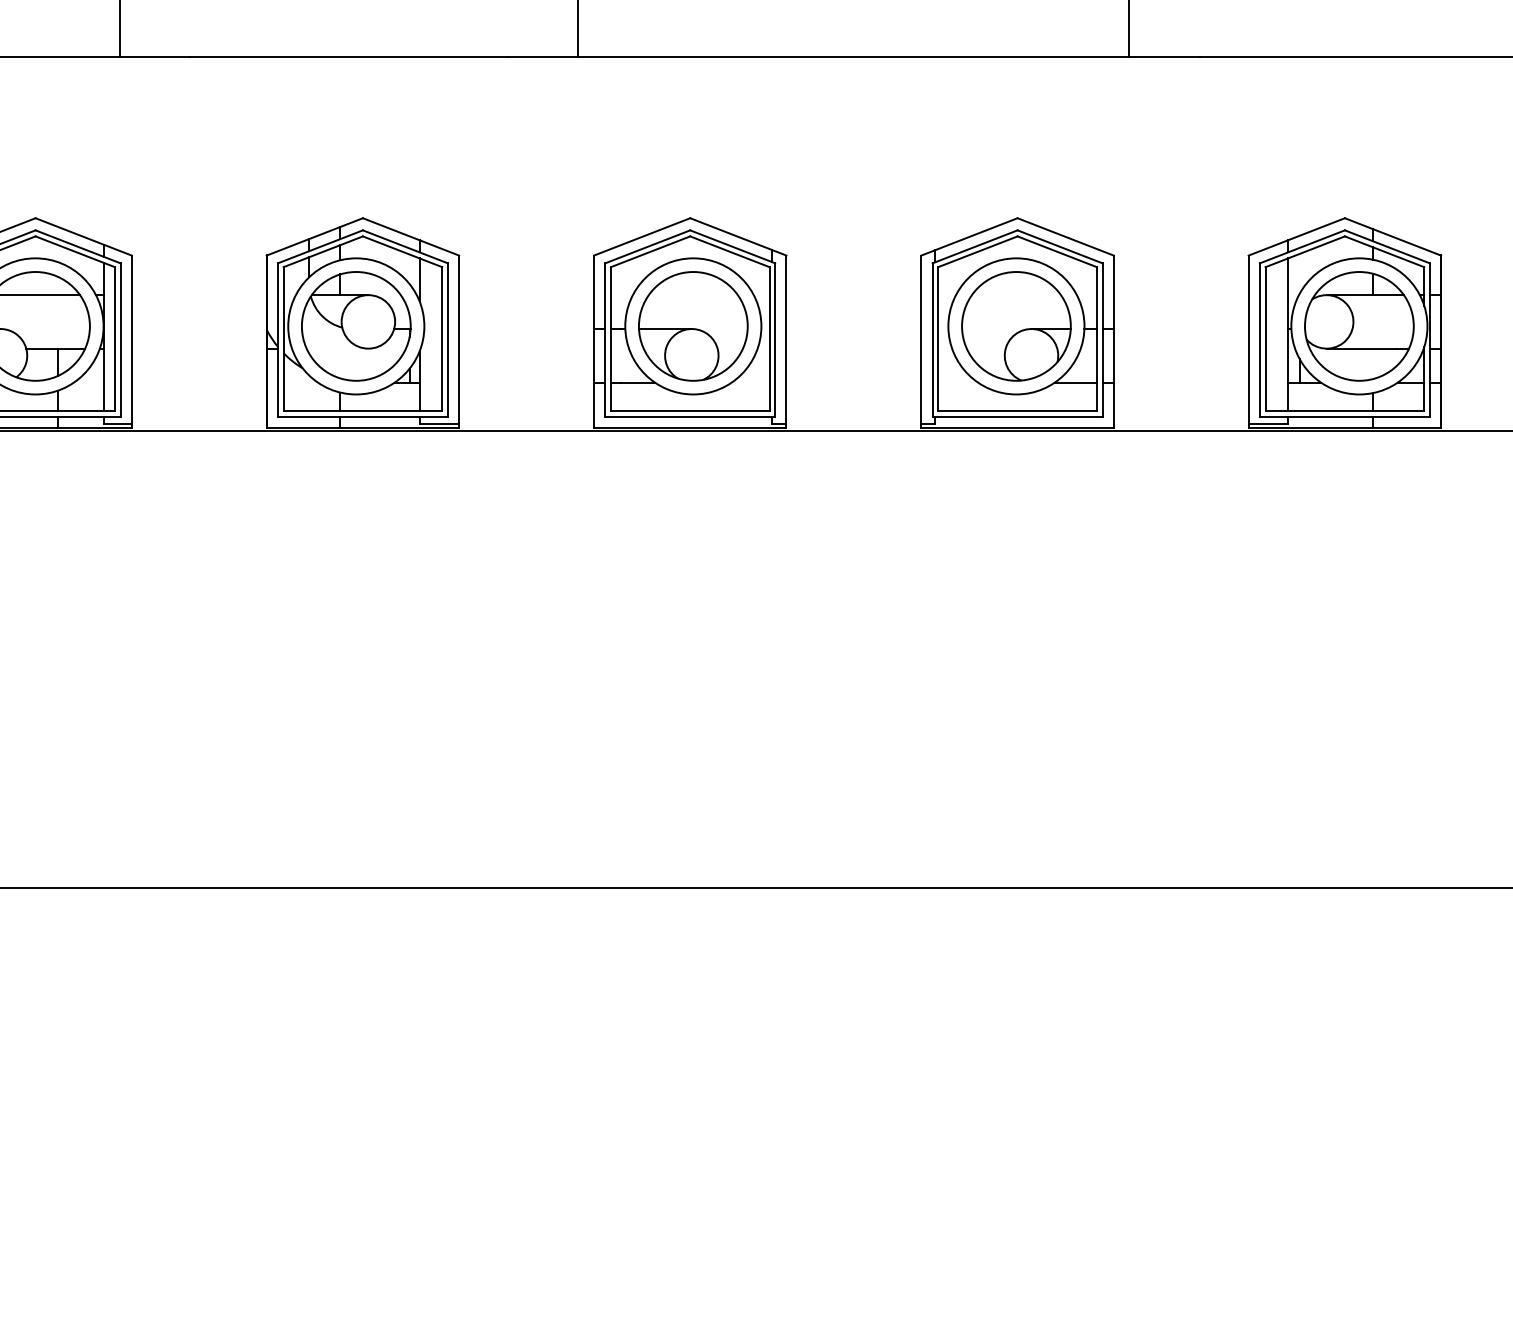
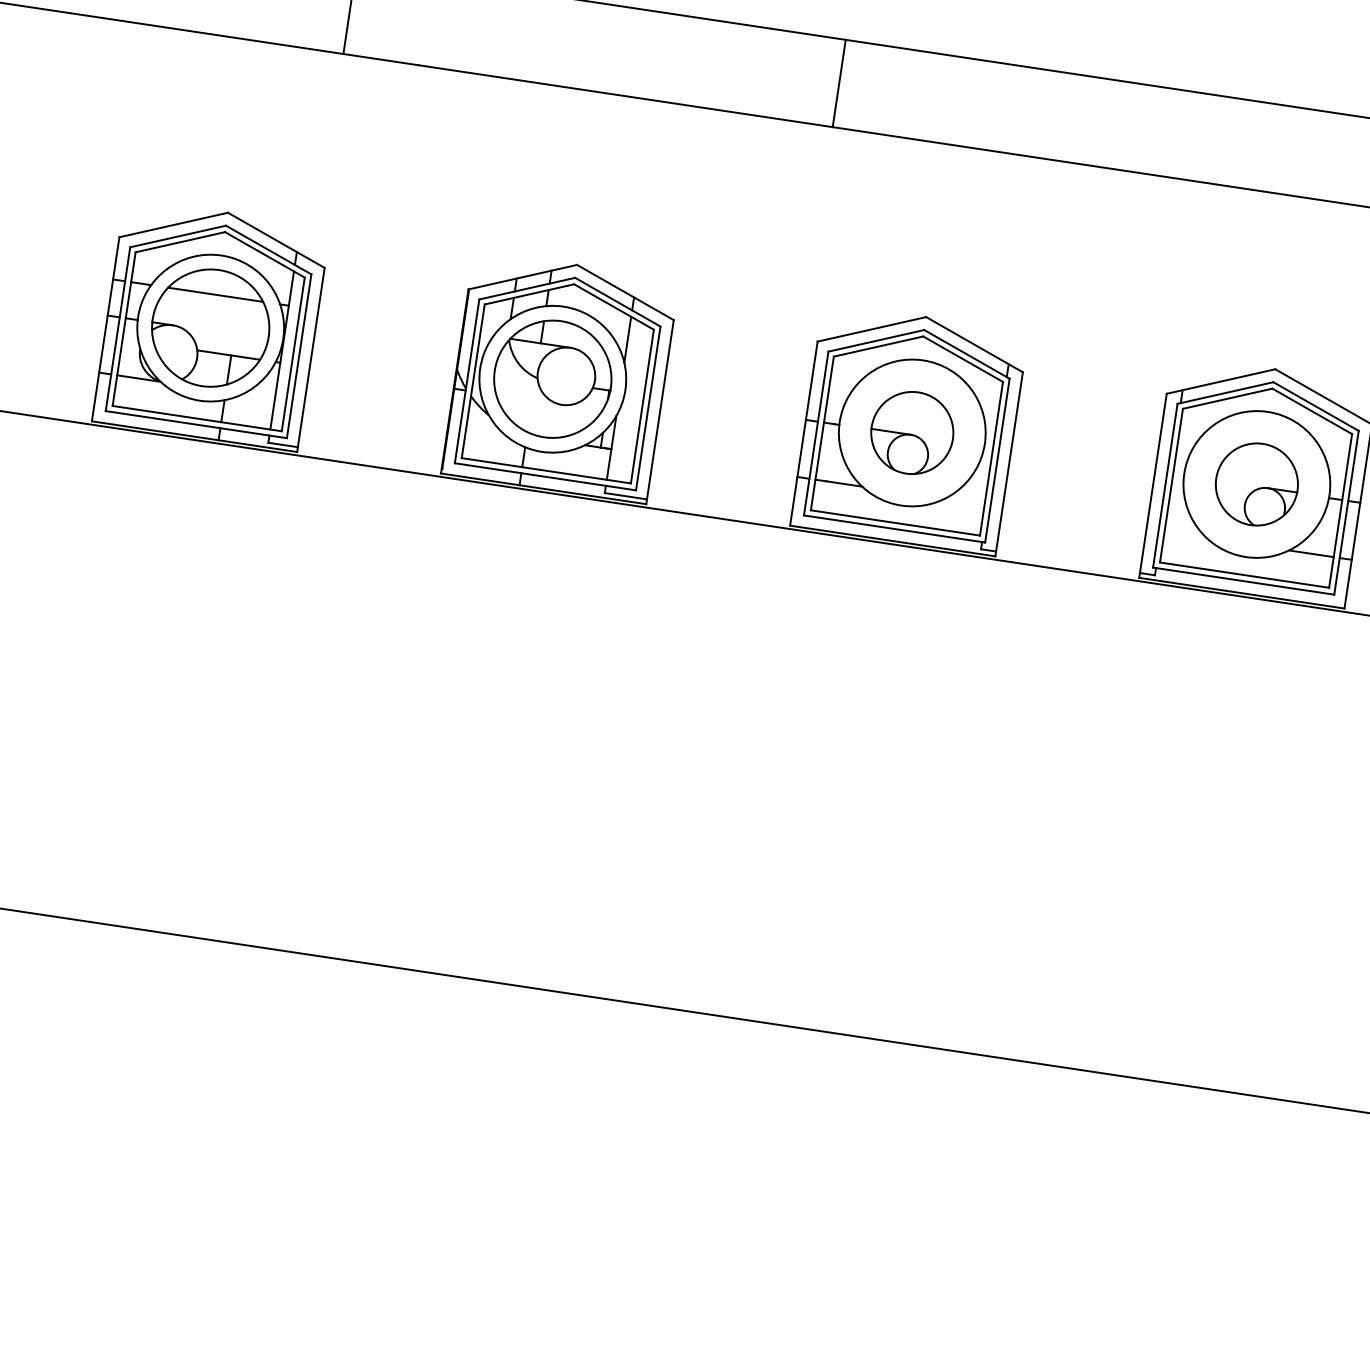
part: (693, 326) -> (912, 433), size x0.7
part: (1016, 326) -> (1256, 484), size x0.7

